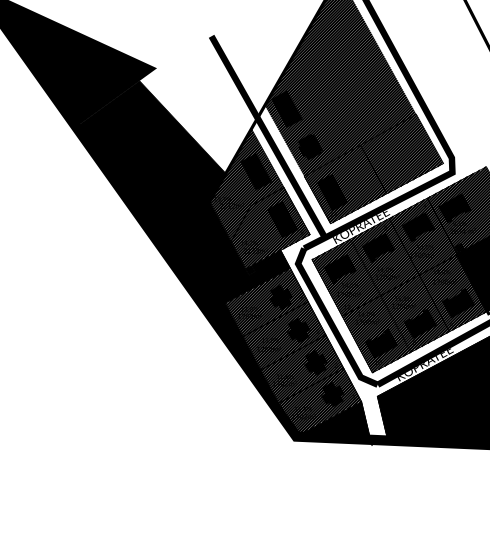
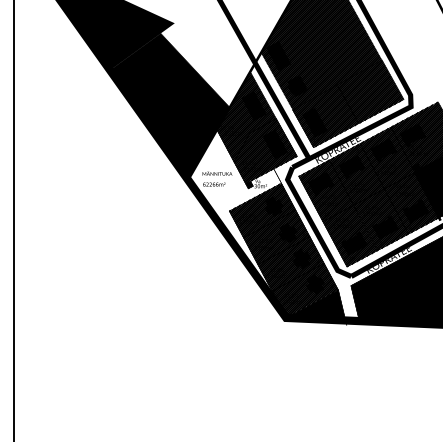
fill: (234, 318) -> (236, 223), removed

